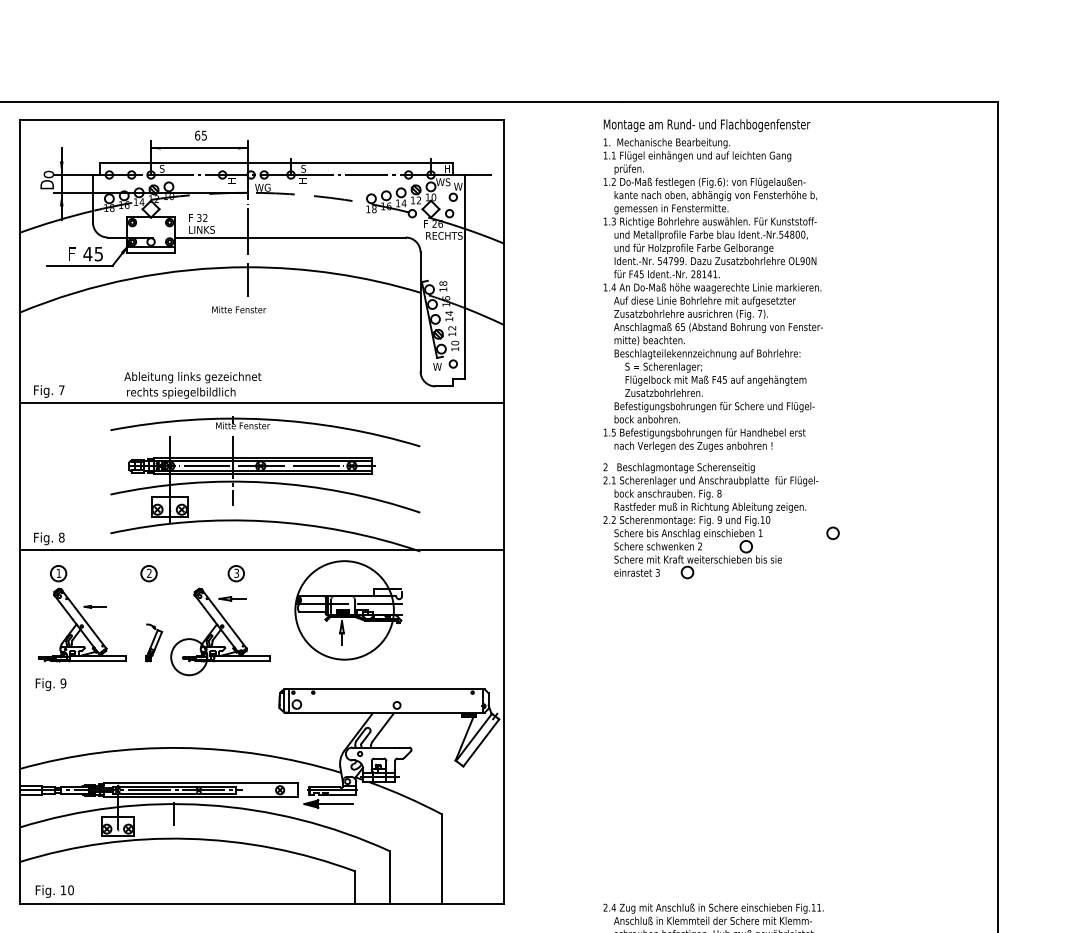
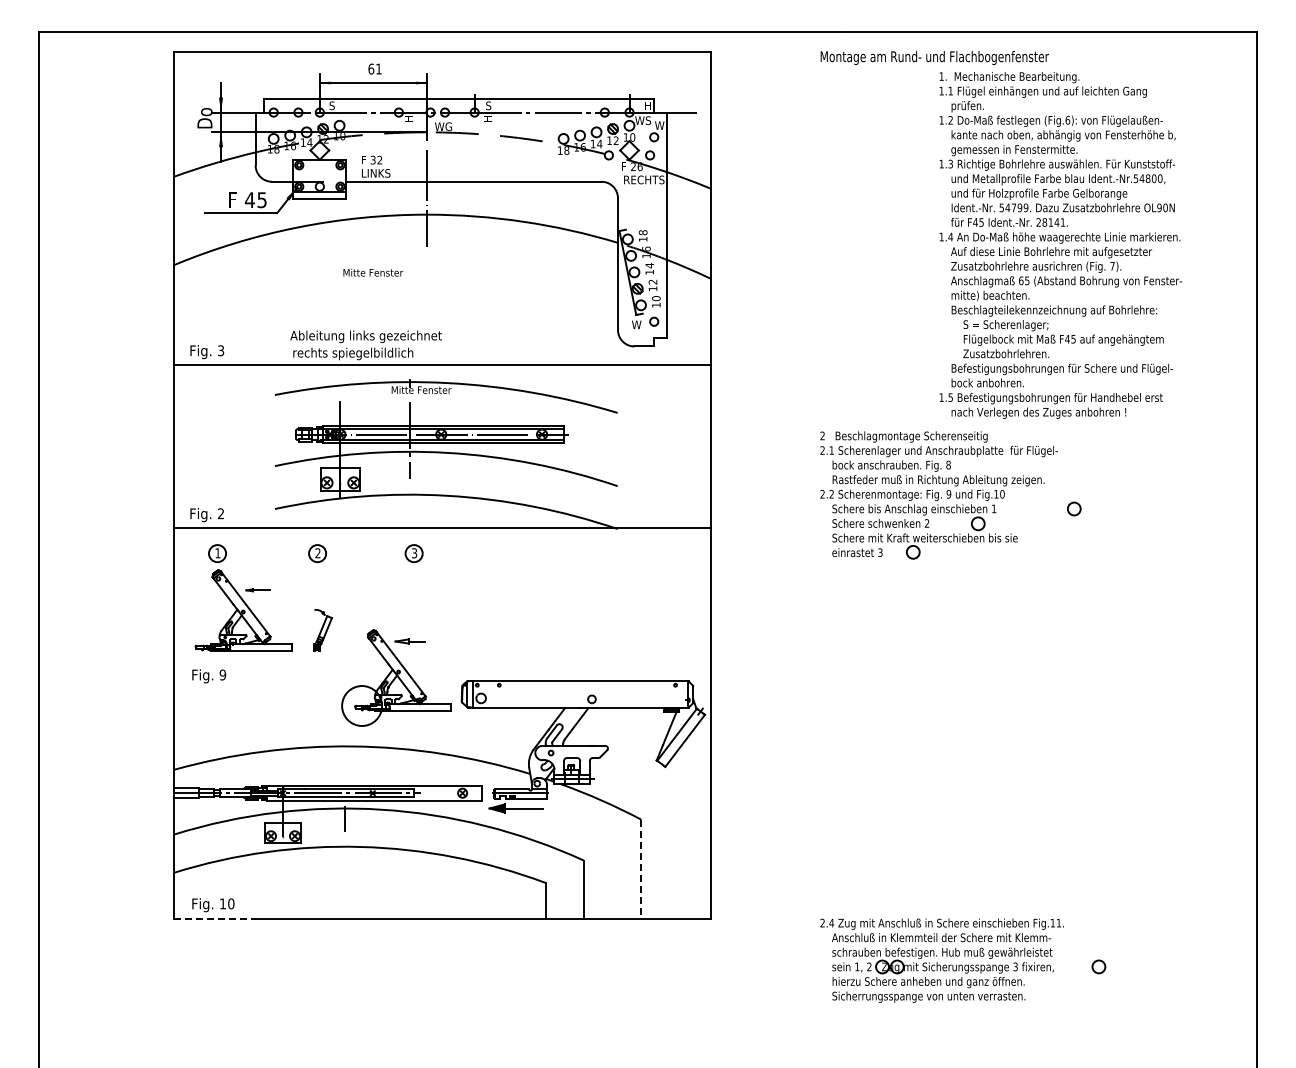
text: (204, 135) -> (378, 68), 65 -> 61
text: (713, 295) -> (1060, 245), moved
text: (239, 309) -> (373, 272), moved
text: (62, 390) -> (221, 350), 7 -> 3
text: (61, 537) -> (220, 513), 8 -> 2
part: (348, 609) -> (538, 593), removed
part: (220, 631) -> (396, 677), moved
line: (441, 859) -> (641, 869), solid -> dashed
line: (56, 903) -> (215, 918), solid -> dashed

